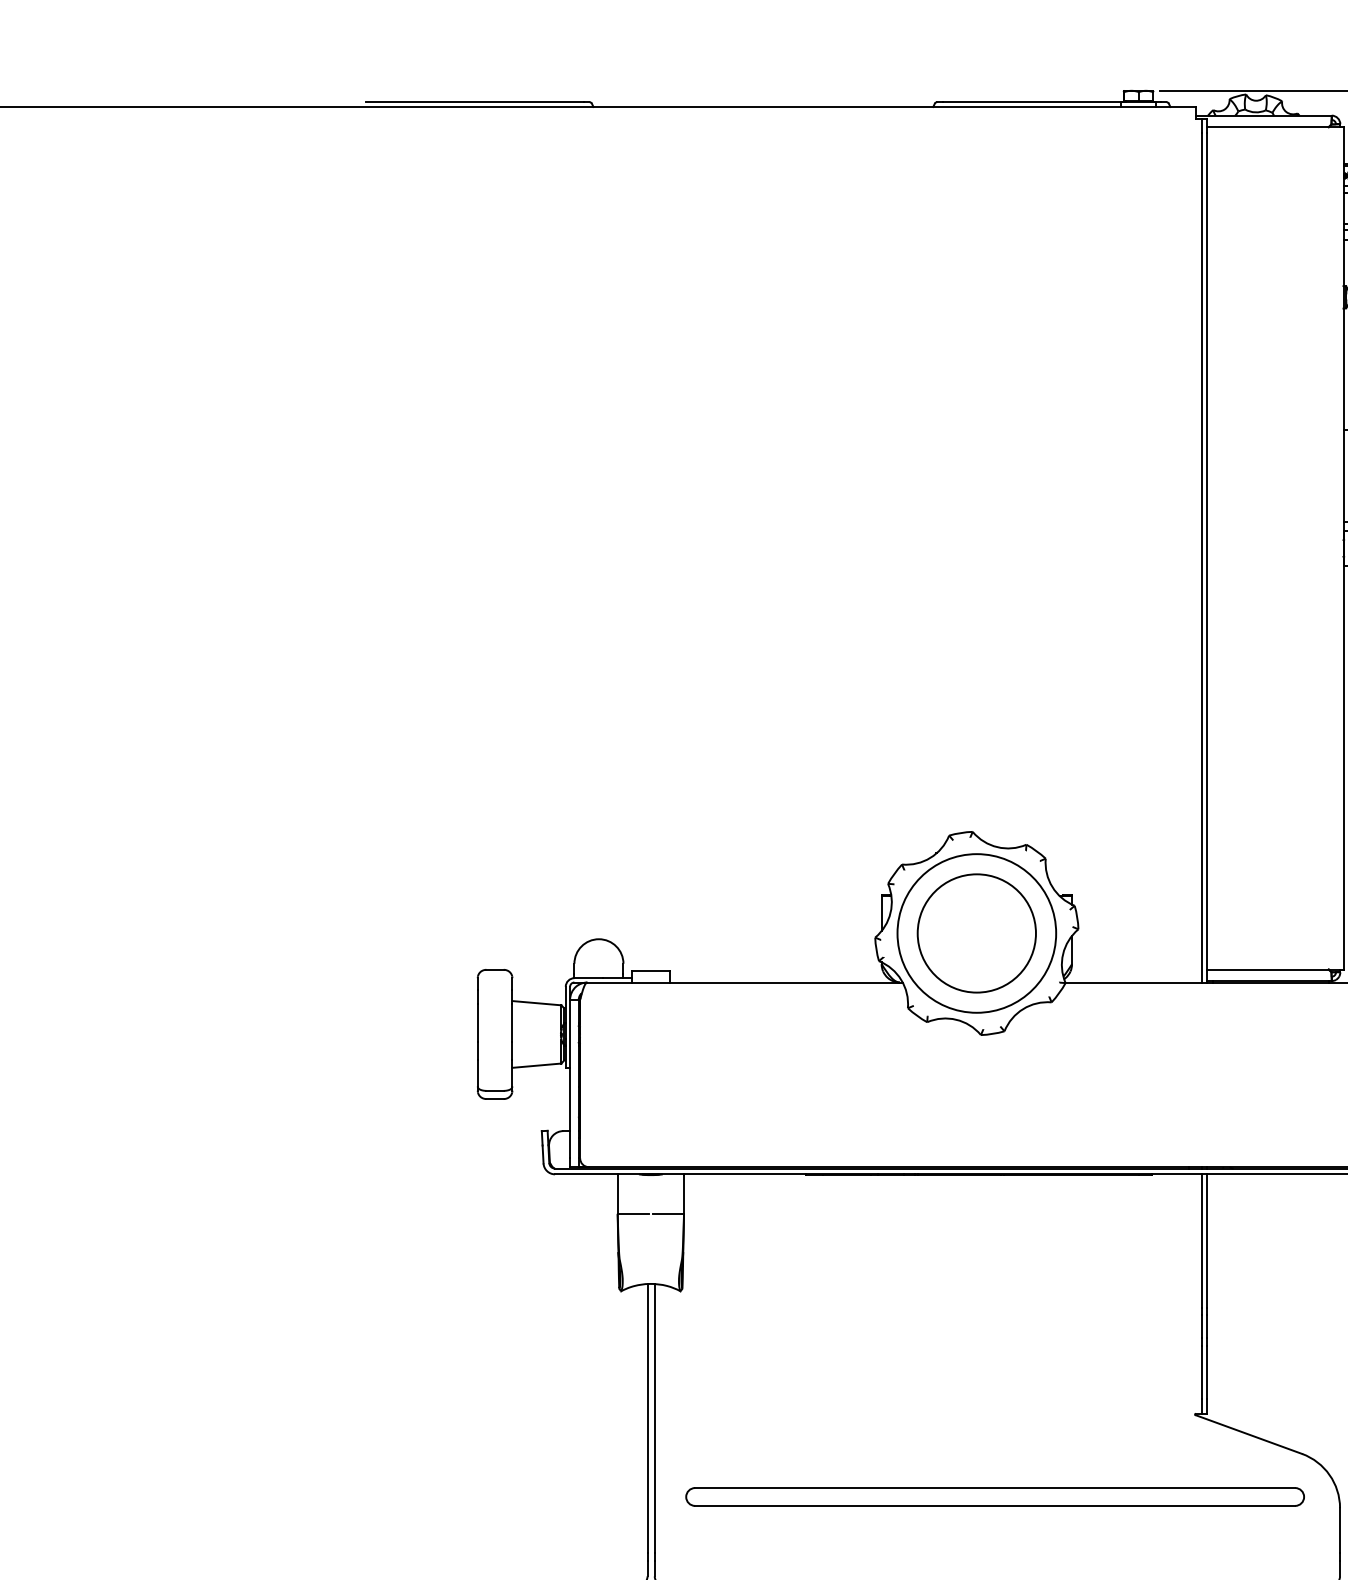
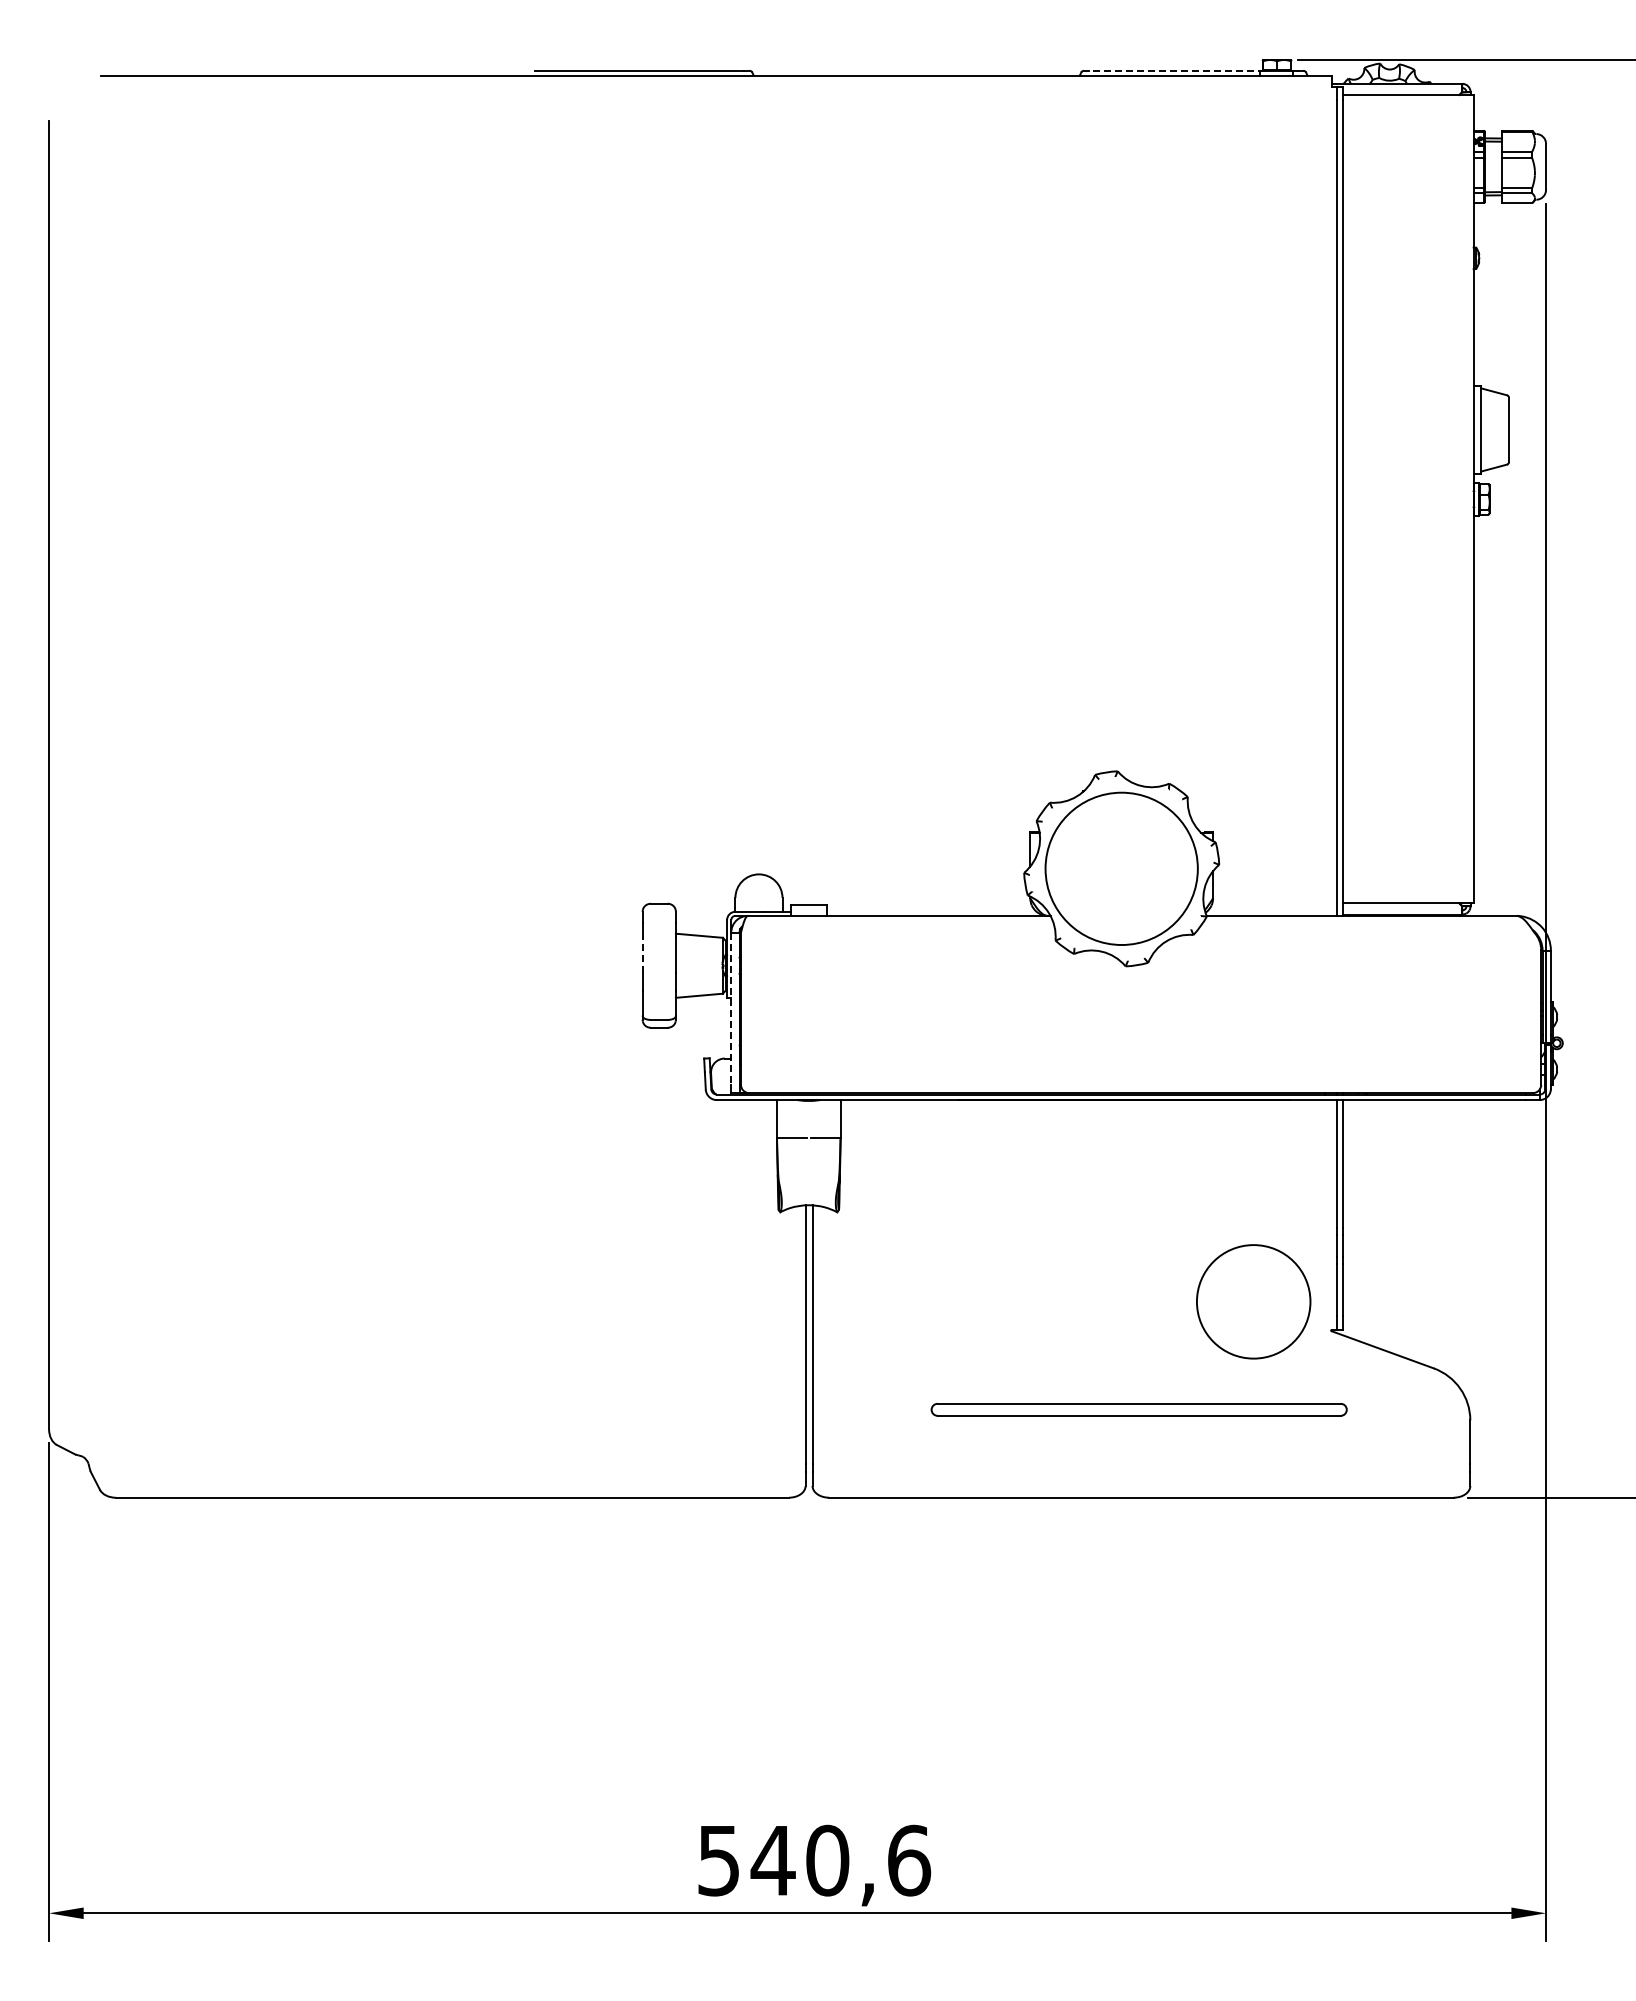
line: (1033, 101) -> (1176, 70), solid -> dashed
circle: (976, 933) -> (1253, 1301), moved
line: (477, 1022) -> (642, 954), solid -> dashed
line: (570, 1079) -> (731, 1009), solid -> dashed
part: (994, 1496) -> (1138, 1409), size x0.7

